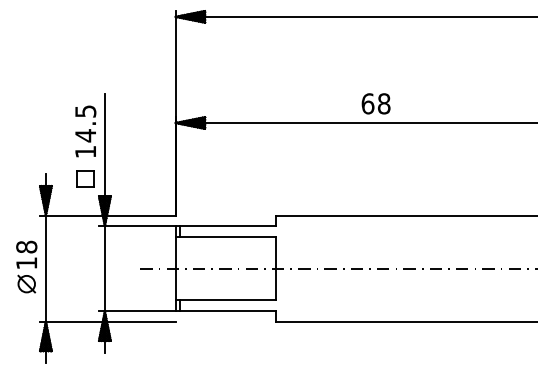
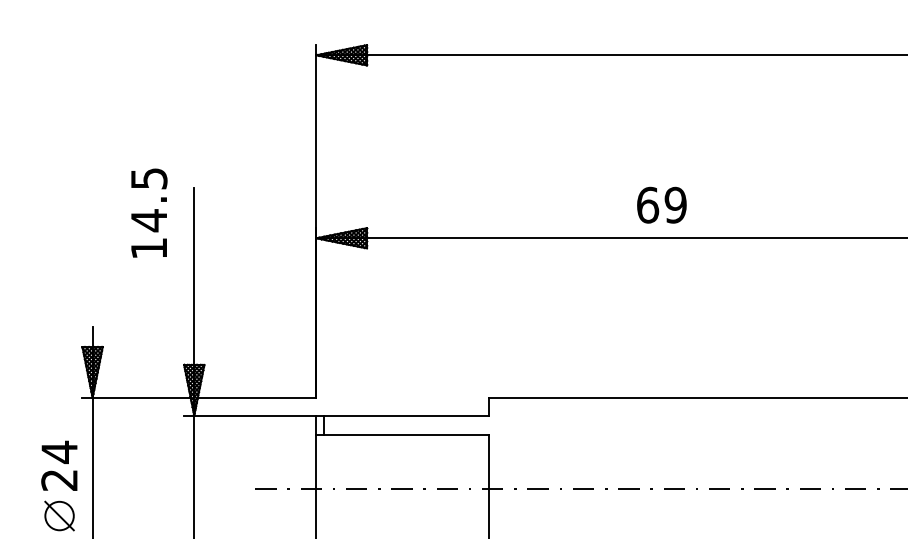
text: (383, 103) -> (674, 204), 68 -> 69
text: (85, 131) -> (148, 213), moved
part: (85, 178) -> (160, 333), removed
text: (26, 254) -> (59, 464), 18 -> 24

